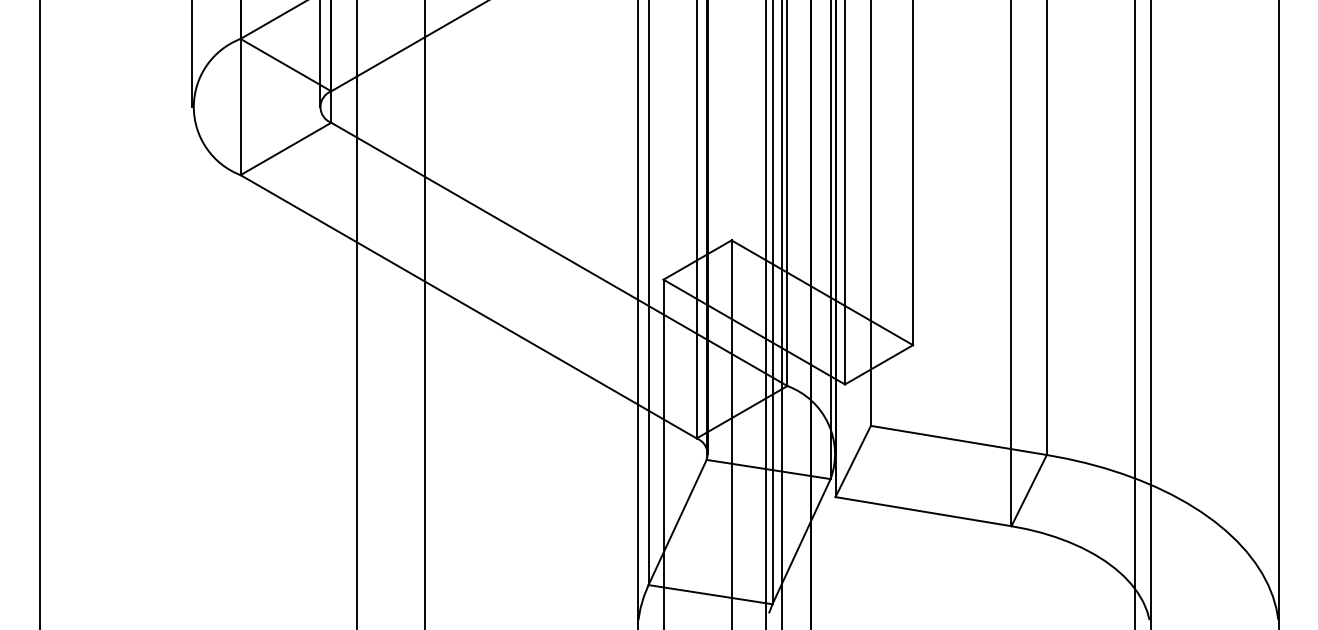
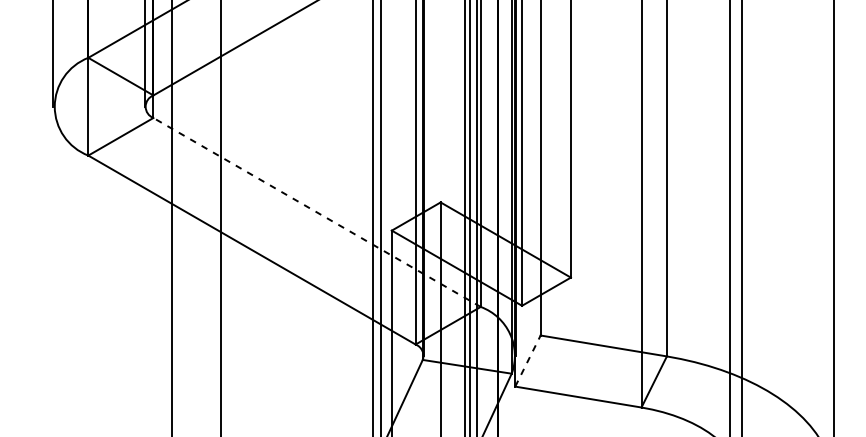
line: (558, 254) -> (316, 212), solid -> dashed
line: (853, 461) -> (528, 361), solid -> dashed

